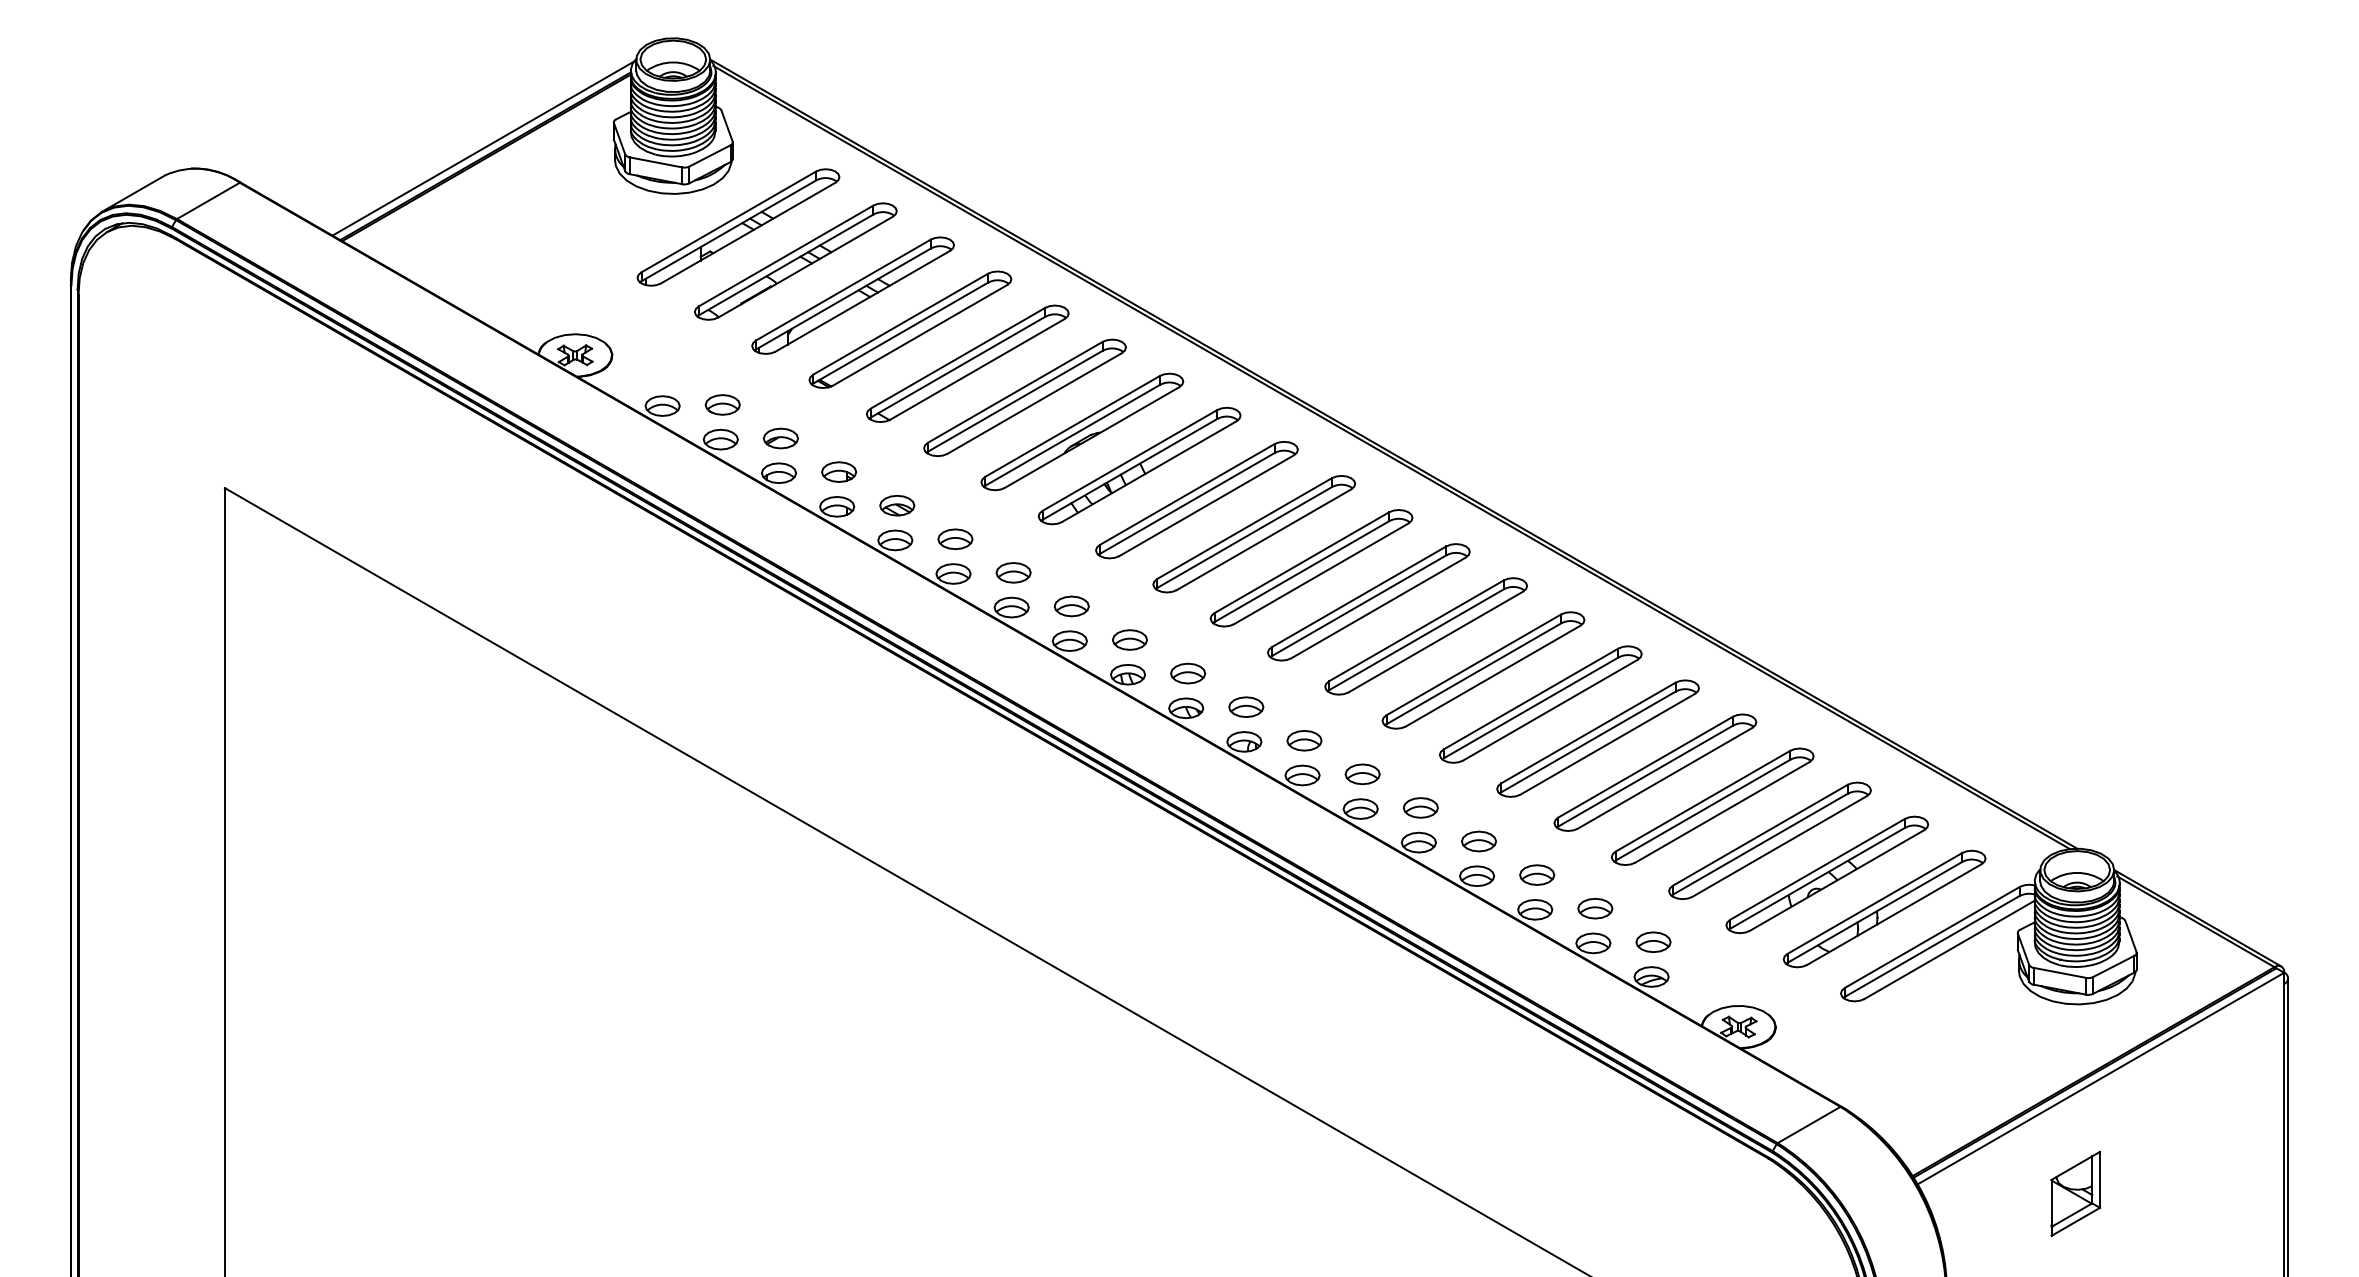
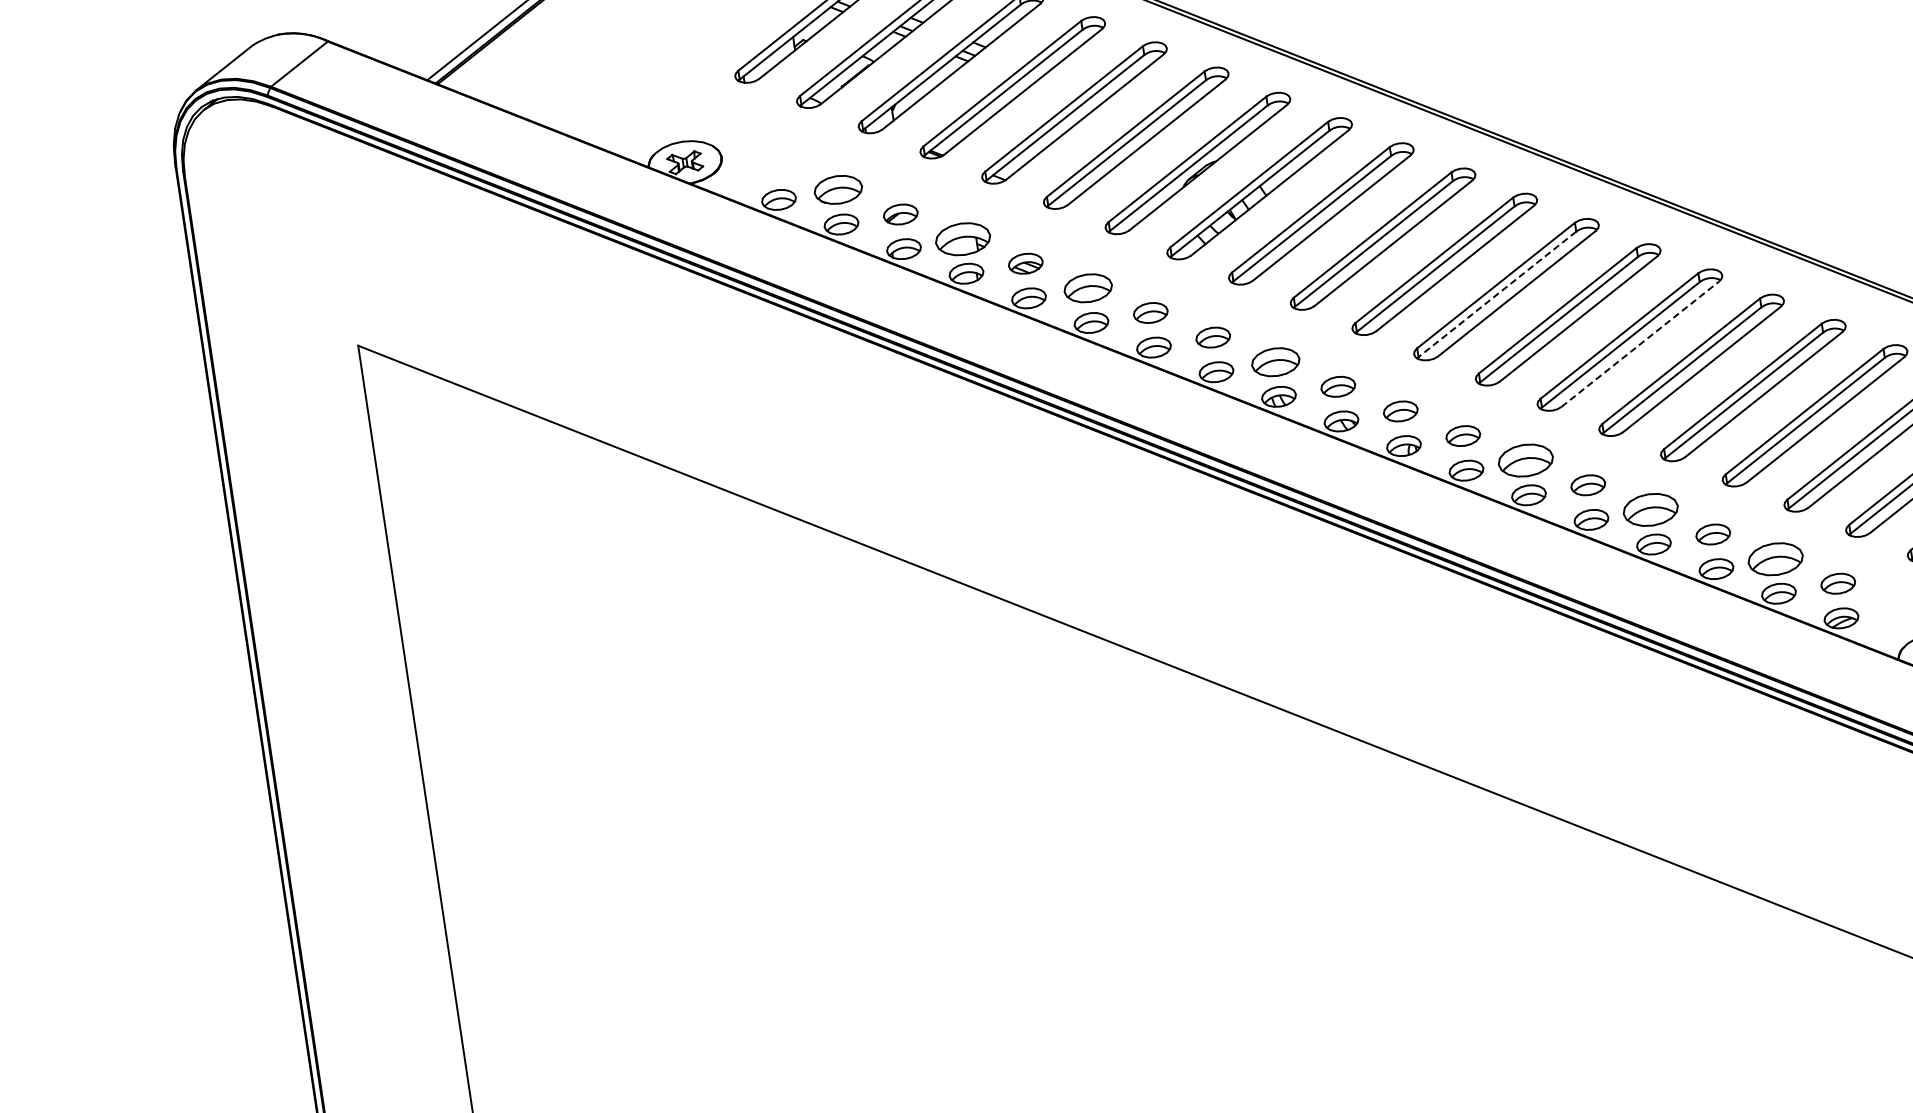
part: (722, 404) -> (837, 189), size x1.4
part: (839, 471) -> (963, 238), size x1.6
part: (955, 539) -> (1088, 288), size x1.4
line: (1359, 605) -> (1497, 294), solid -> dashed
part: (1129, 639) -> (1275, 361), size x1.4
line: (1493, 676) -> (1640, 344), solid -> dashed
part: (1362, 774) -> (1525, 460), size x1.6
part: (1478, 841) -> (1650, 509), size x1.6
part: (1595, 908) -> (1775, 558), size x1.6

